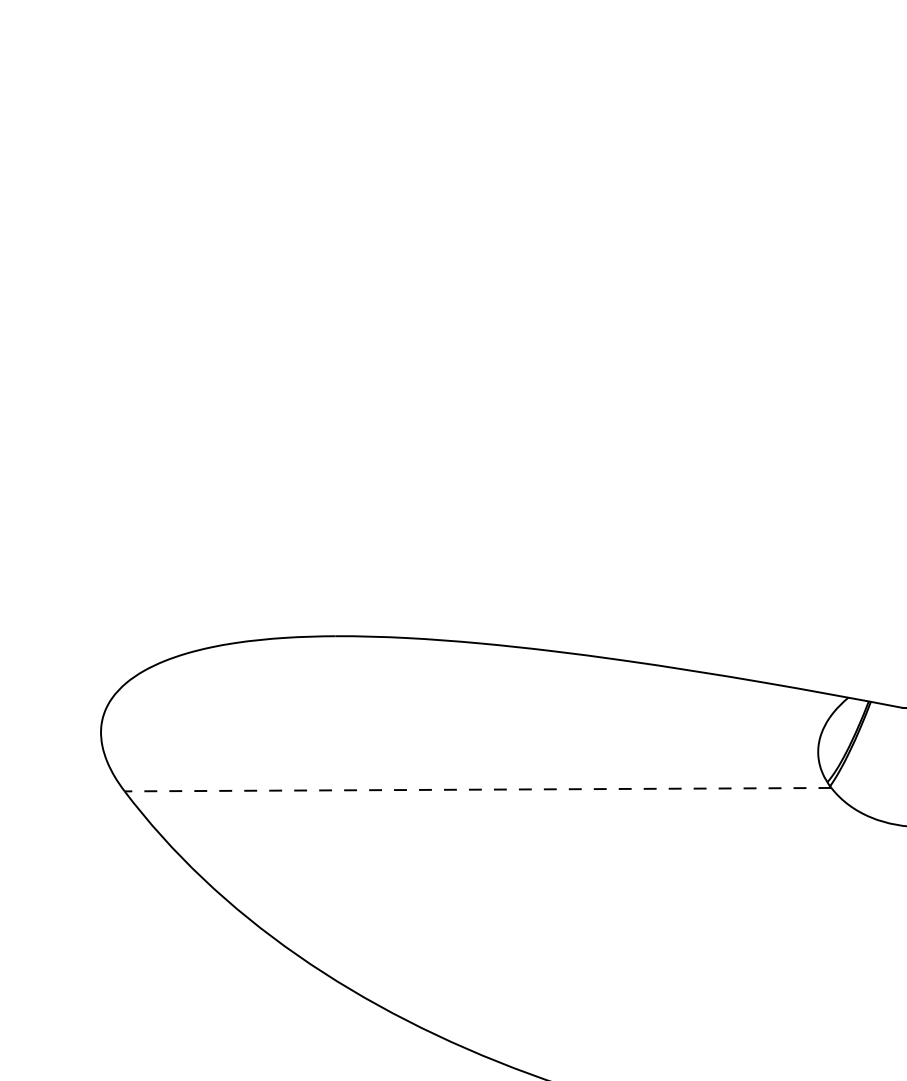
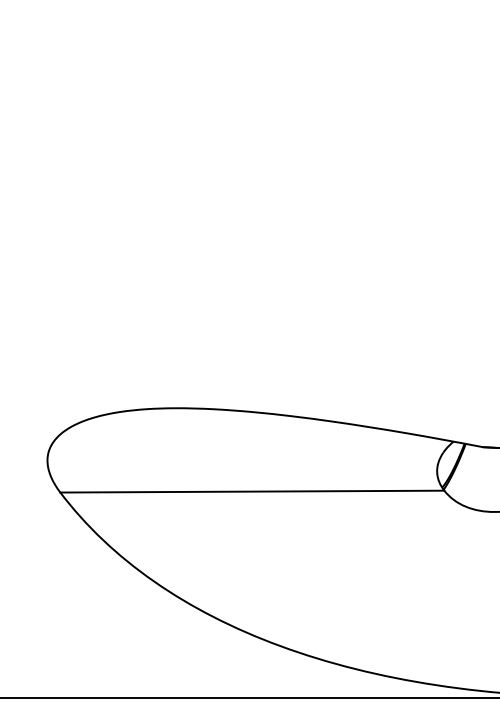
line: (478, 789) -> (252, 491), dashed -> solid

